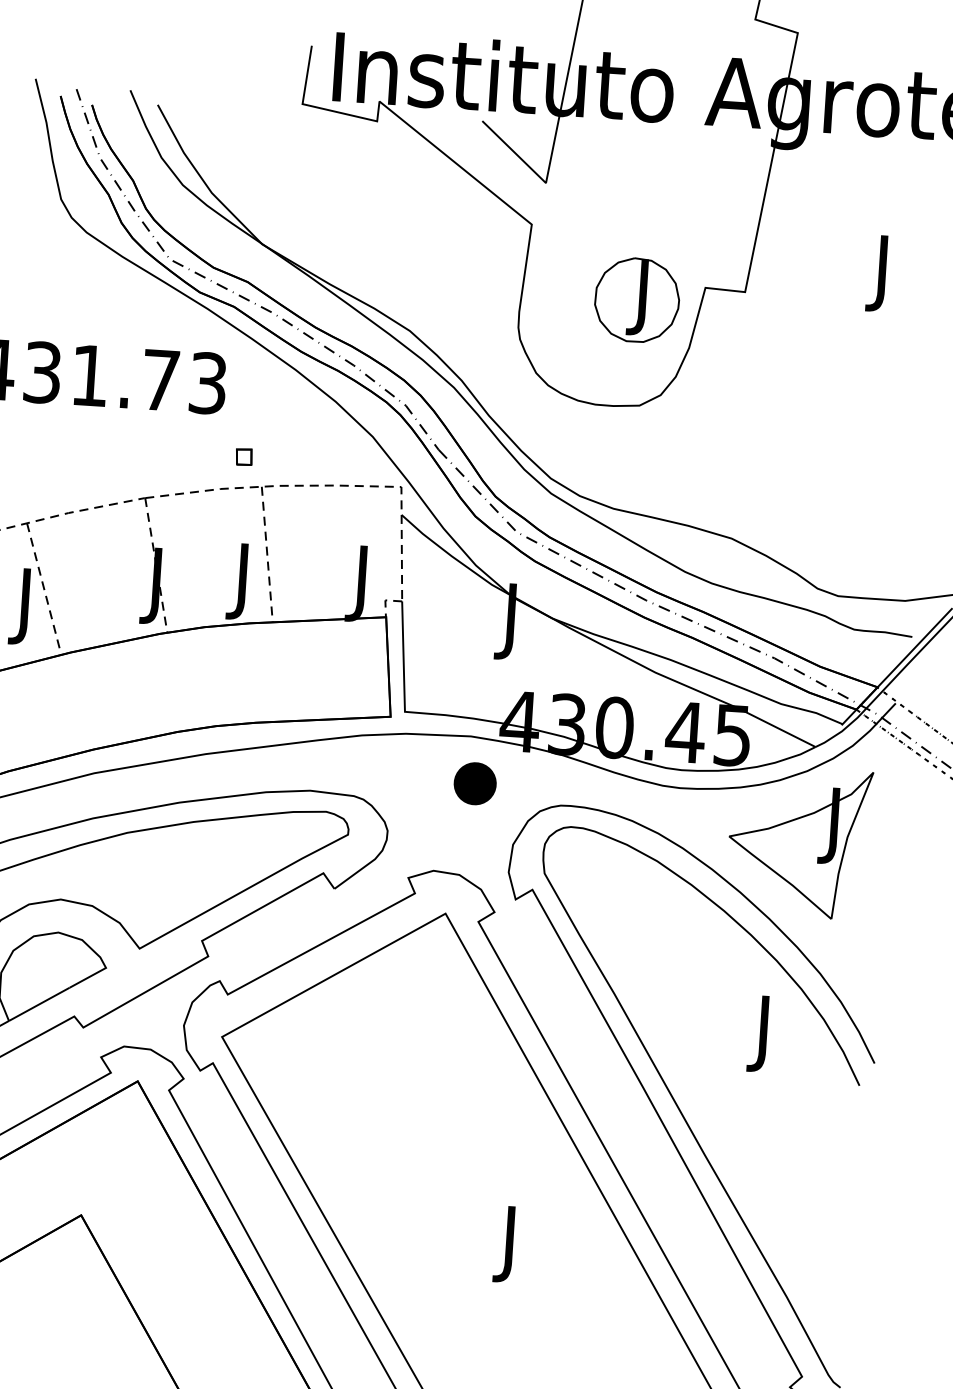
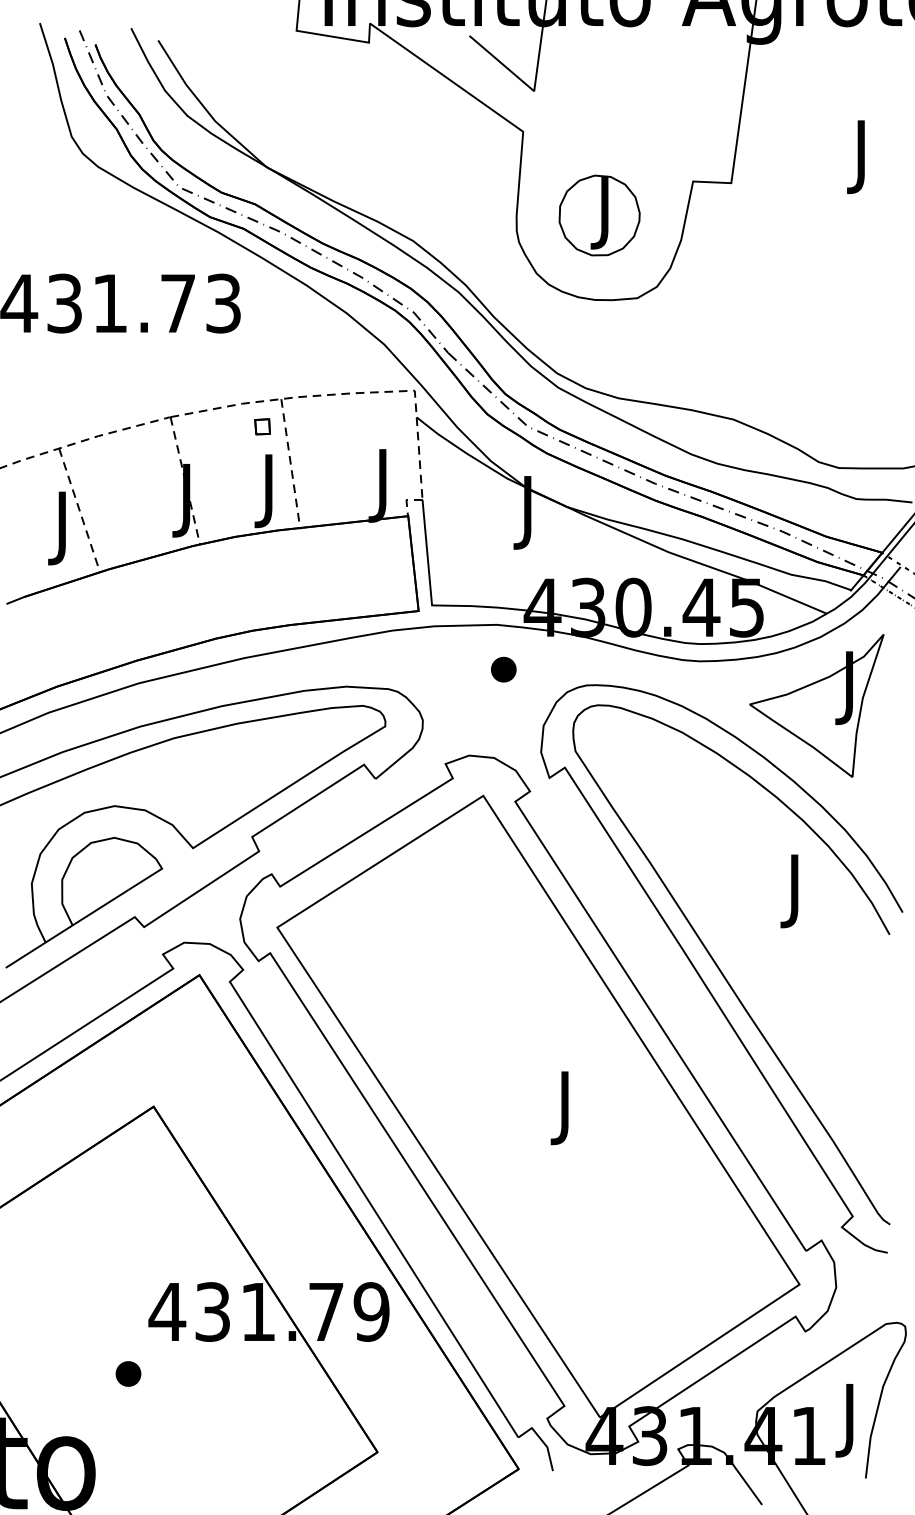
part: (637, 300) -> (599, 215), moved
part: (244, 456) -> (262, 426), moved
part: (475, 783) -> (503, 669), size x0.62

